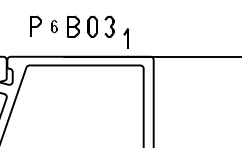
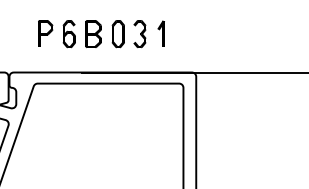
part: (54, 26) -> (69, 33), size x1.67
part: (126, 38) -> (161, 33), moved

